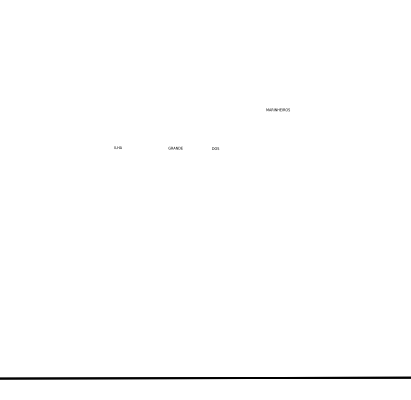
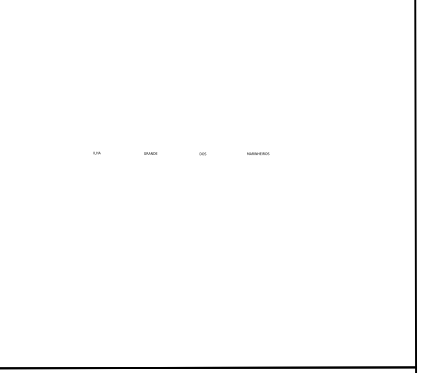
text: (278, 109) -> (258, 153), moved
text: (215, 148) -> (202, 153), moved

